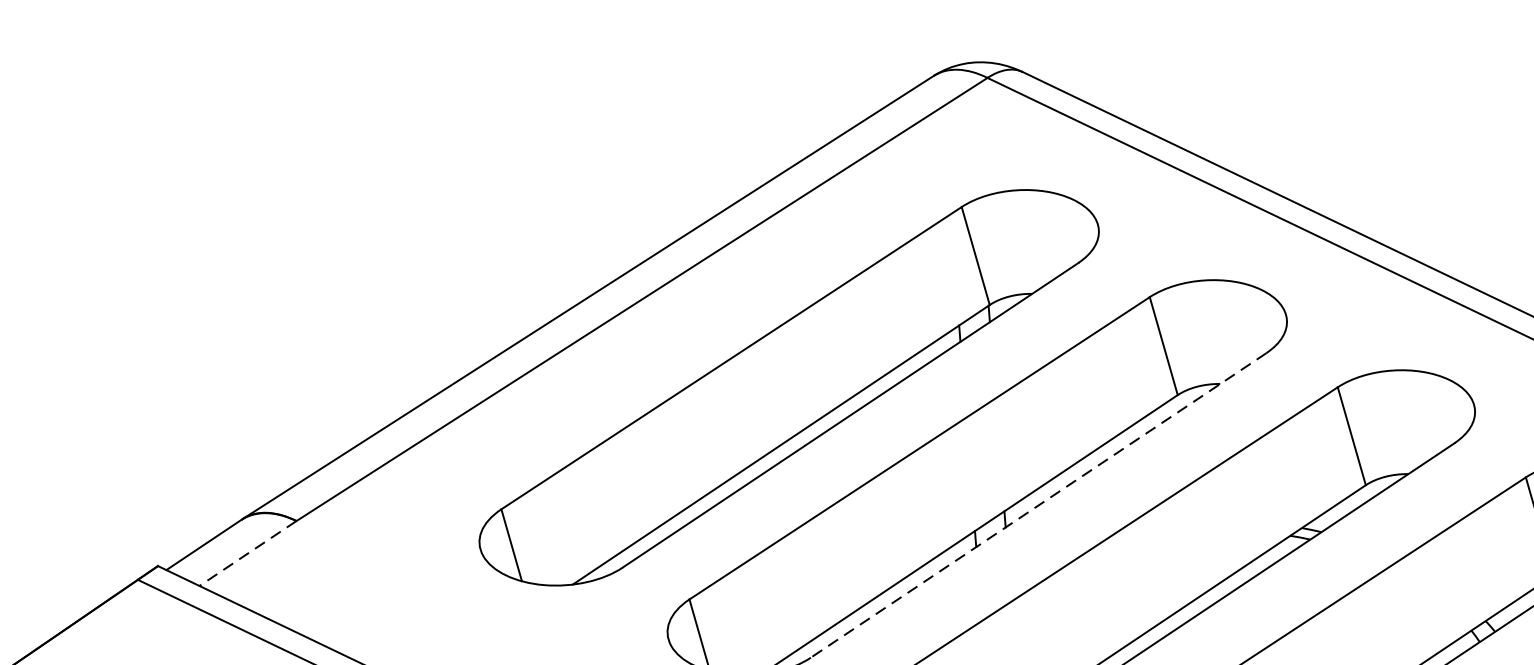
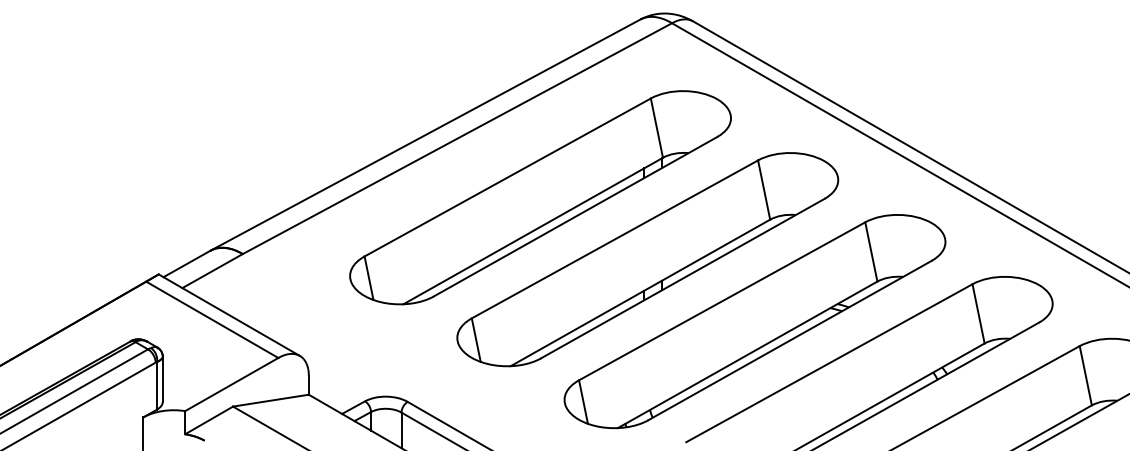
line: (1038, 505) -> (682, 278), dashed -> solid
line: (247, 554) -> (212, 271), dashed -> solid

